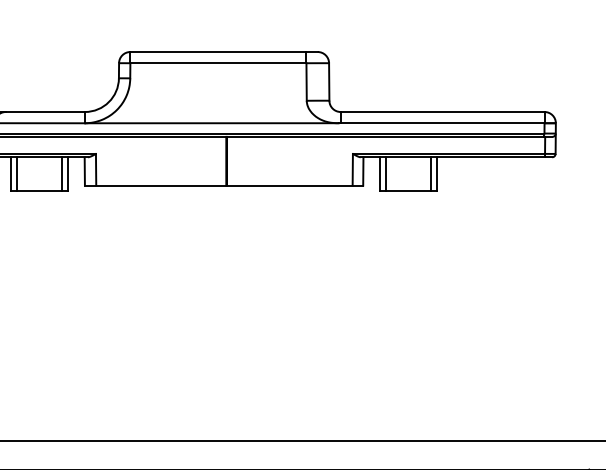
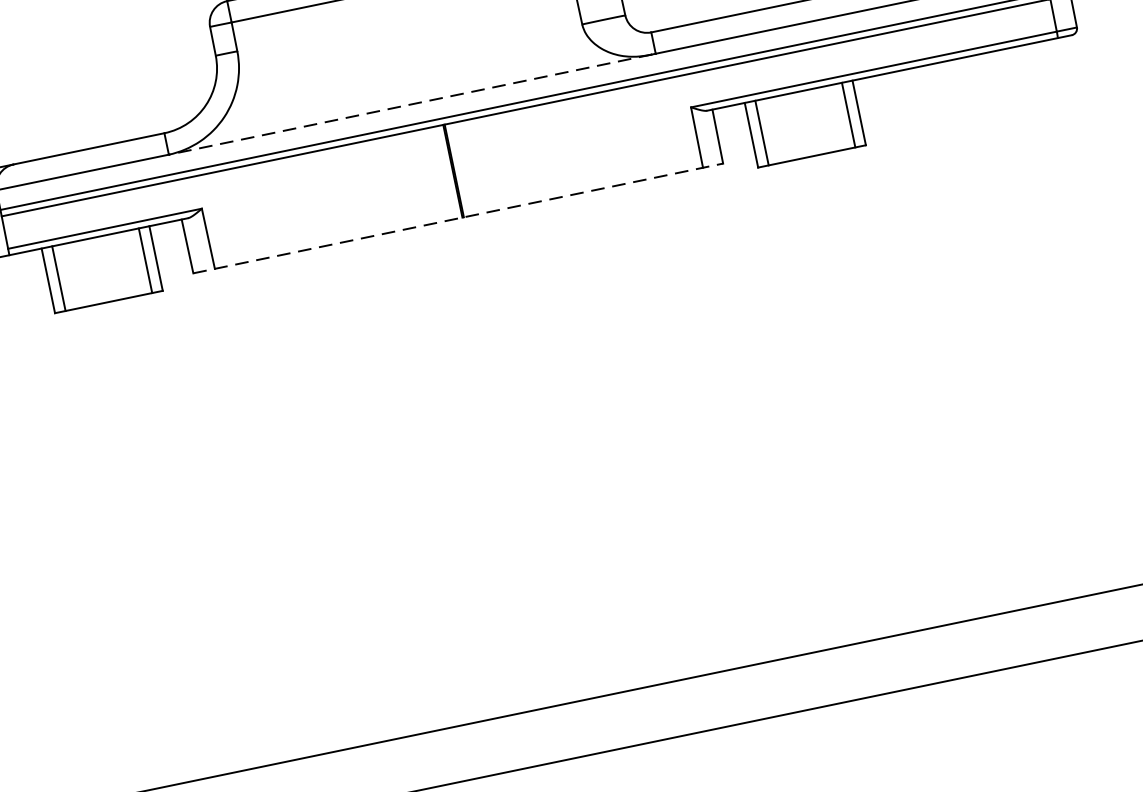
line: (211, 123) -> (409, 105), solid -> dashed
line: (224, 185) -> (459, 218), solid -> dashed

